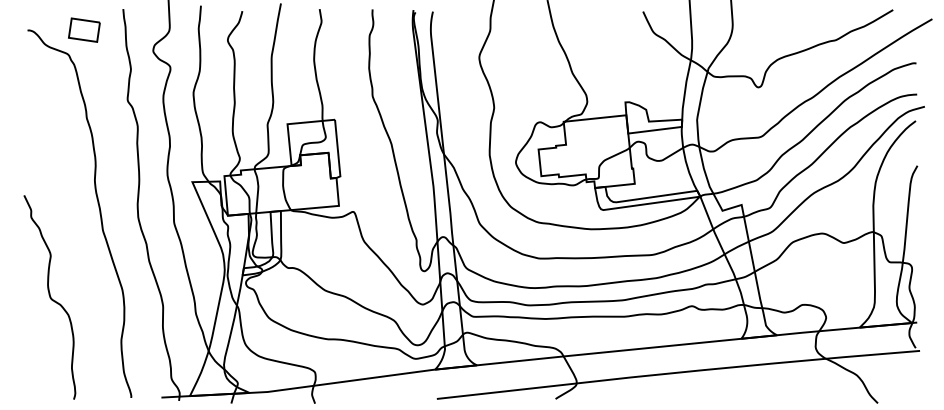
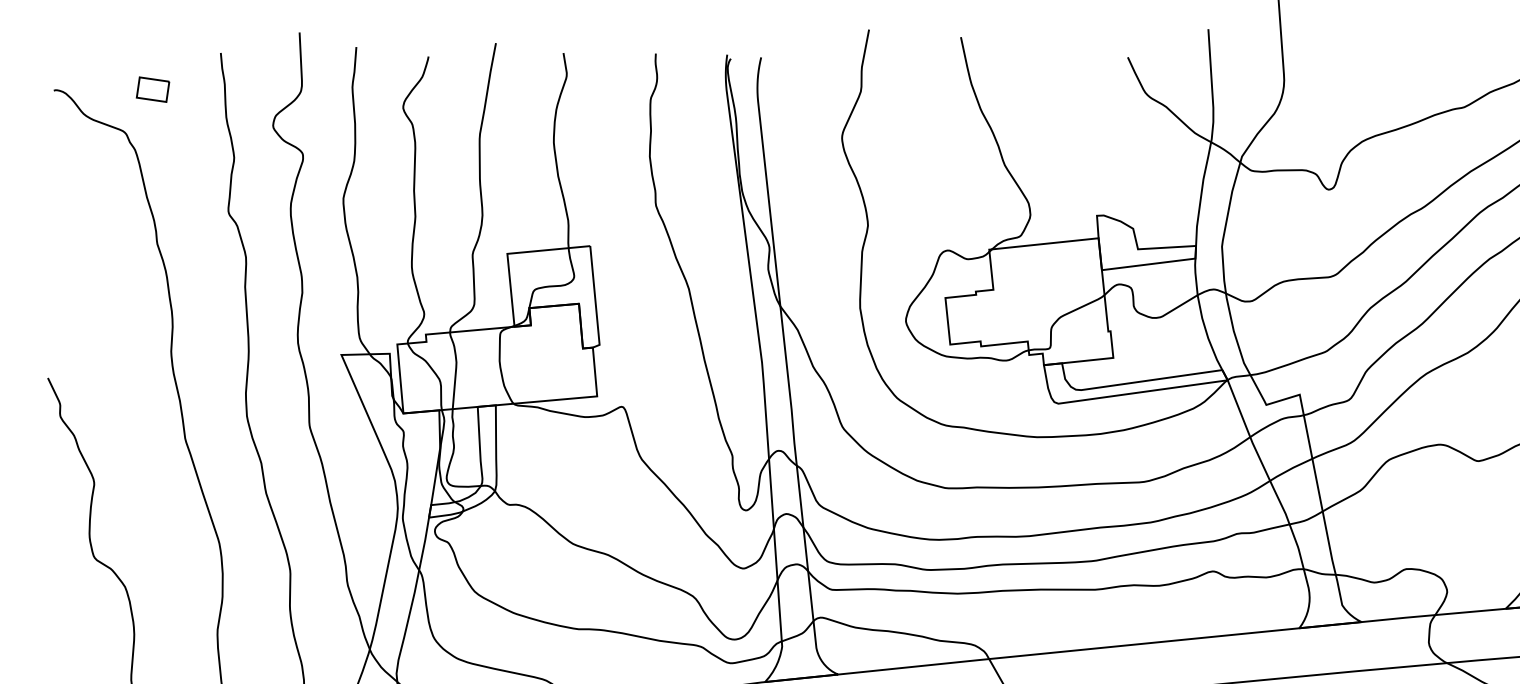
part: (84, 29) -> (153, 88), size x0.6

